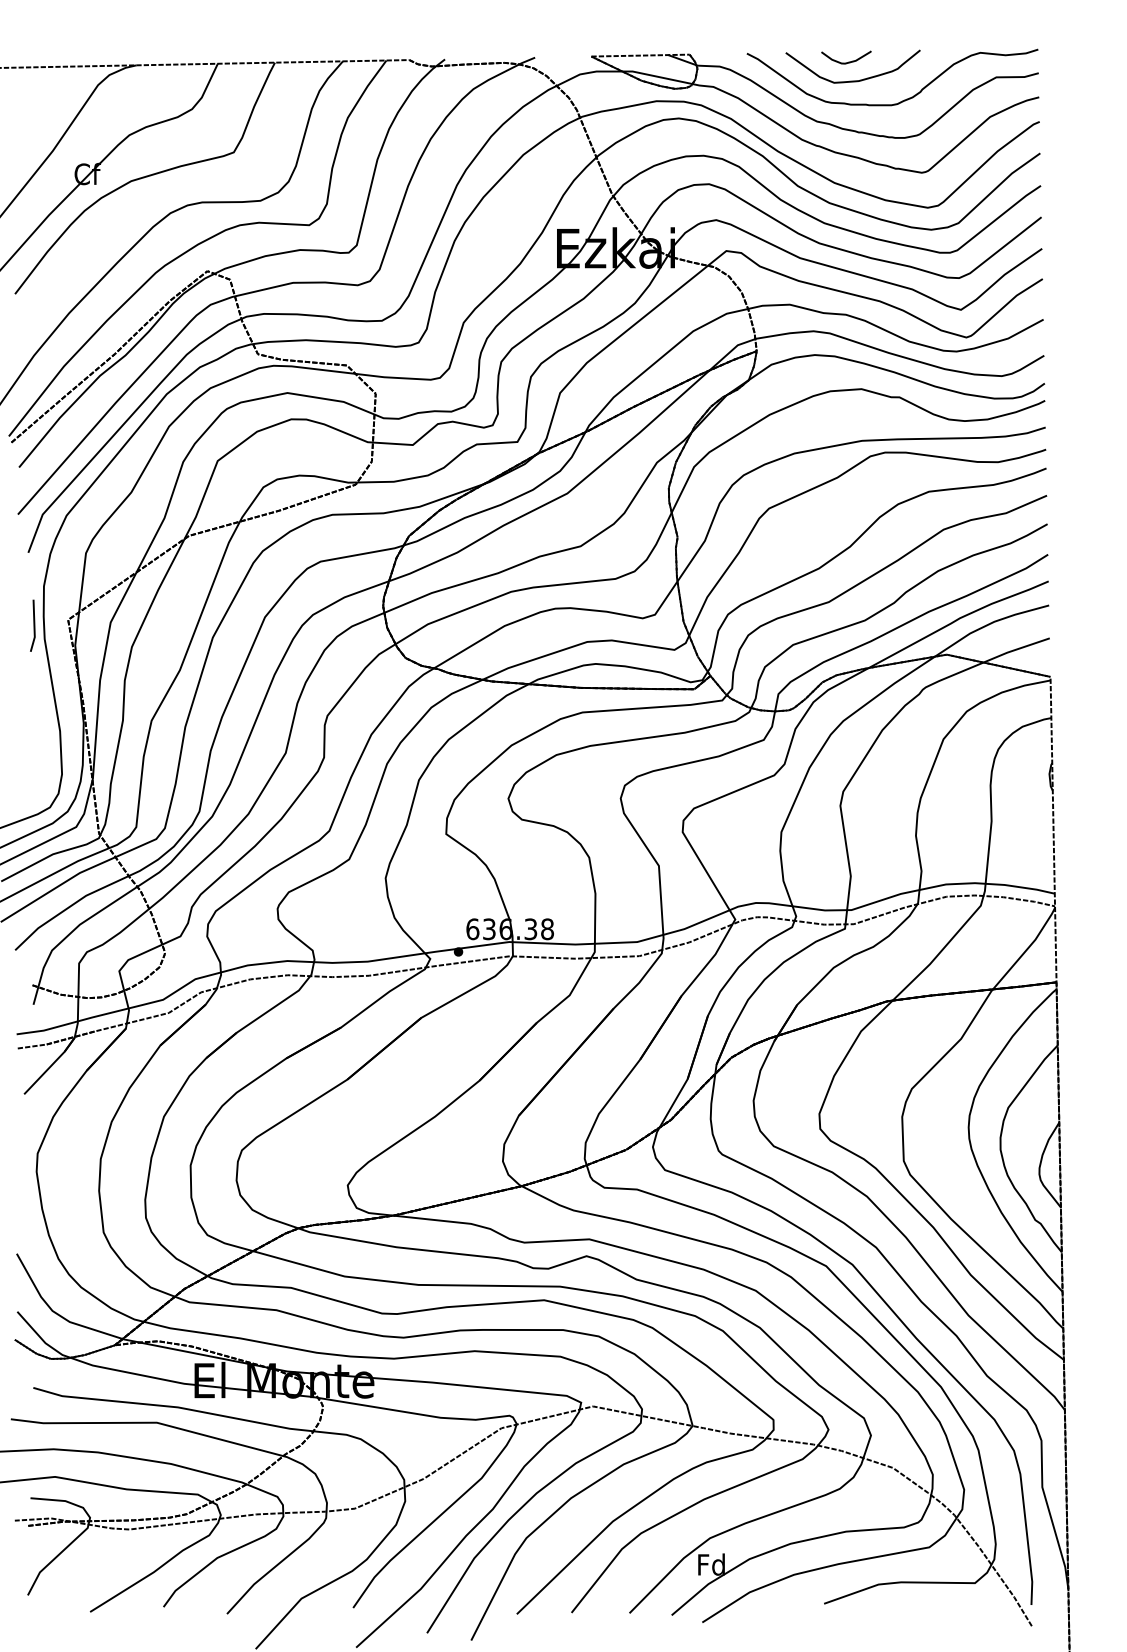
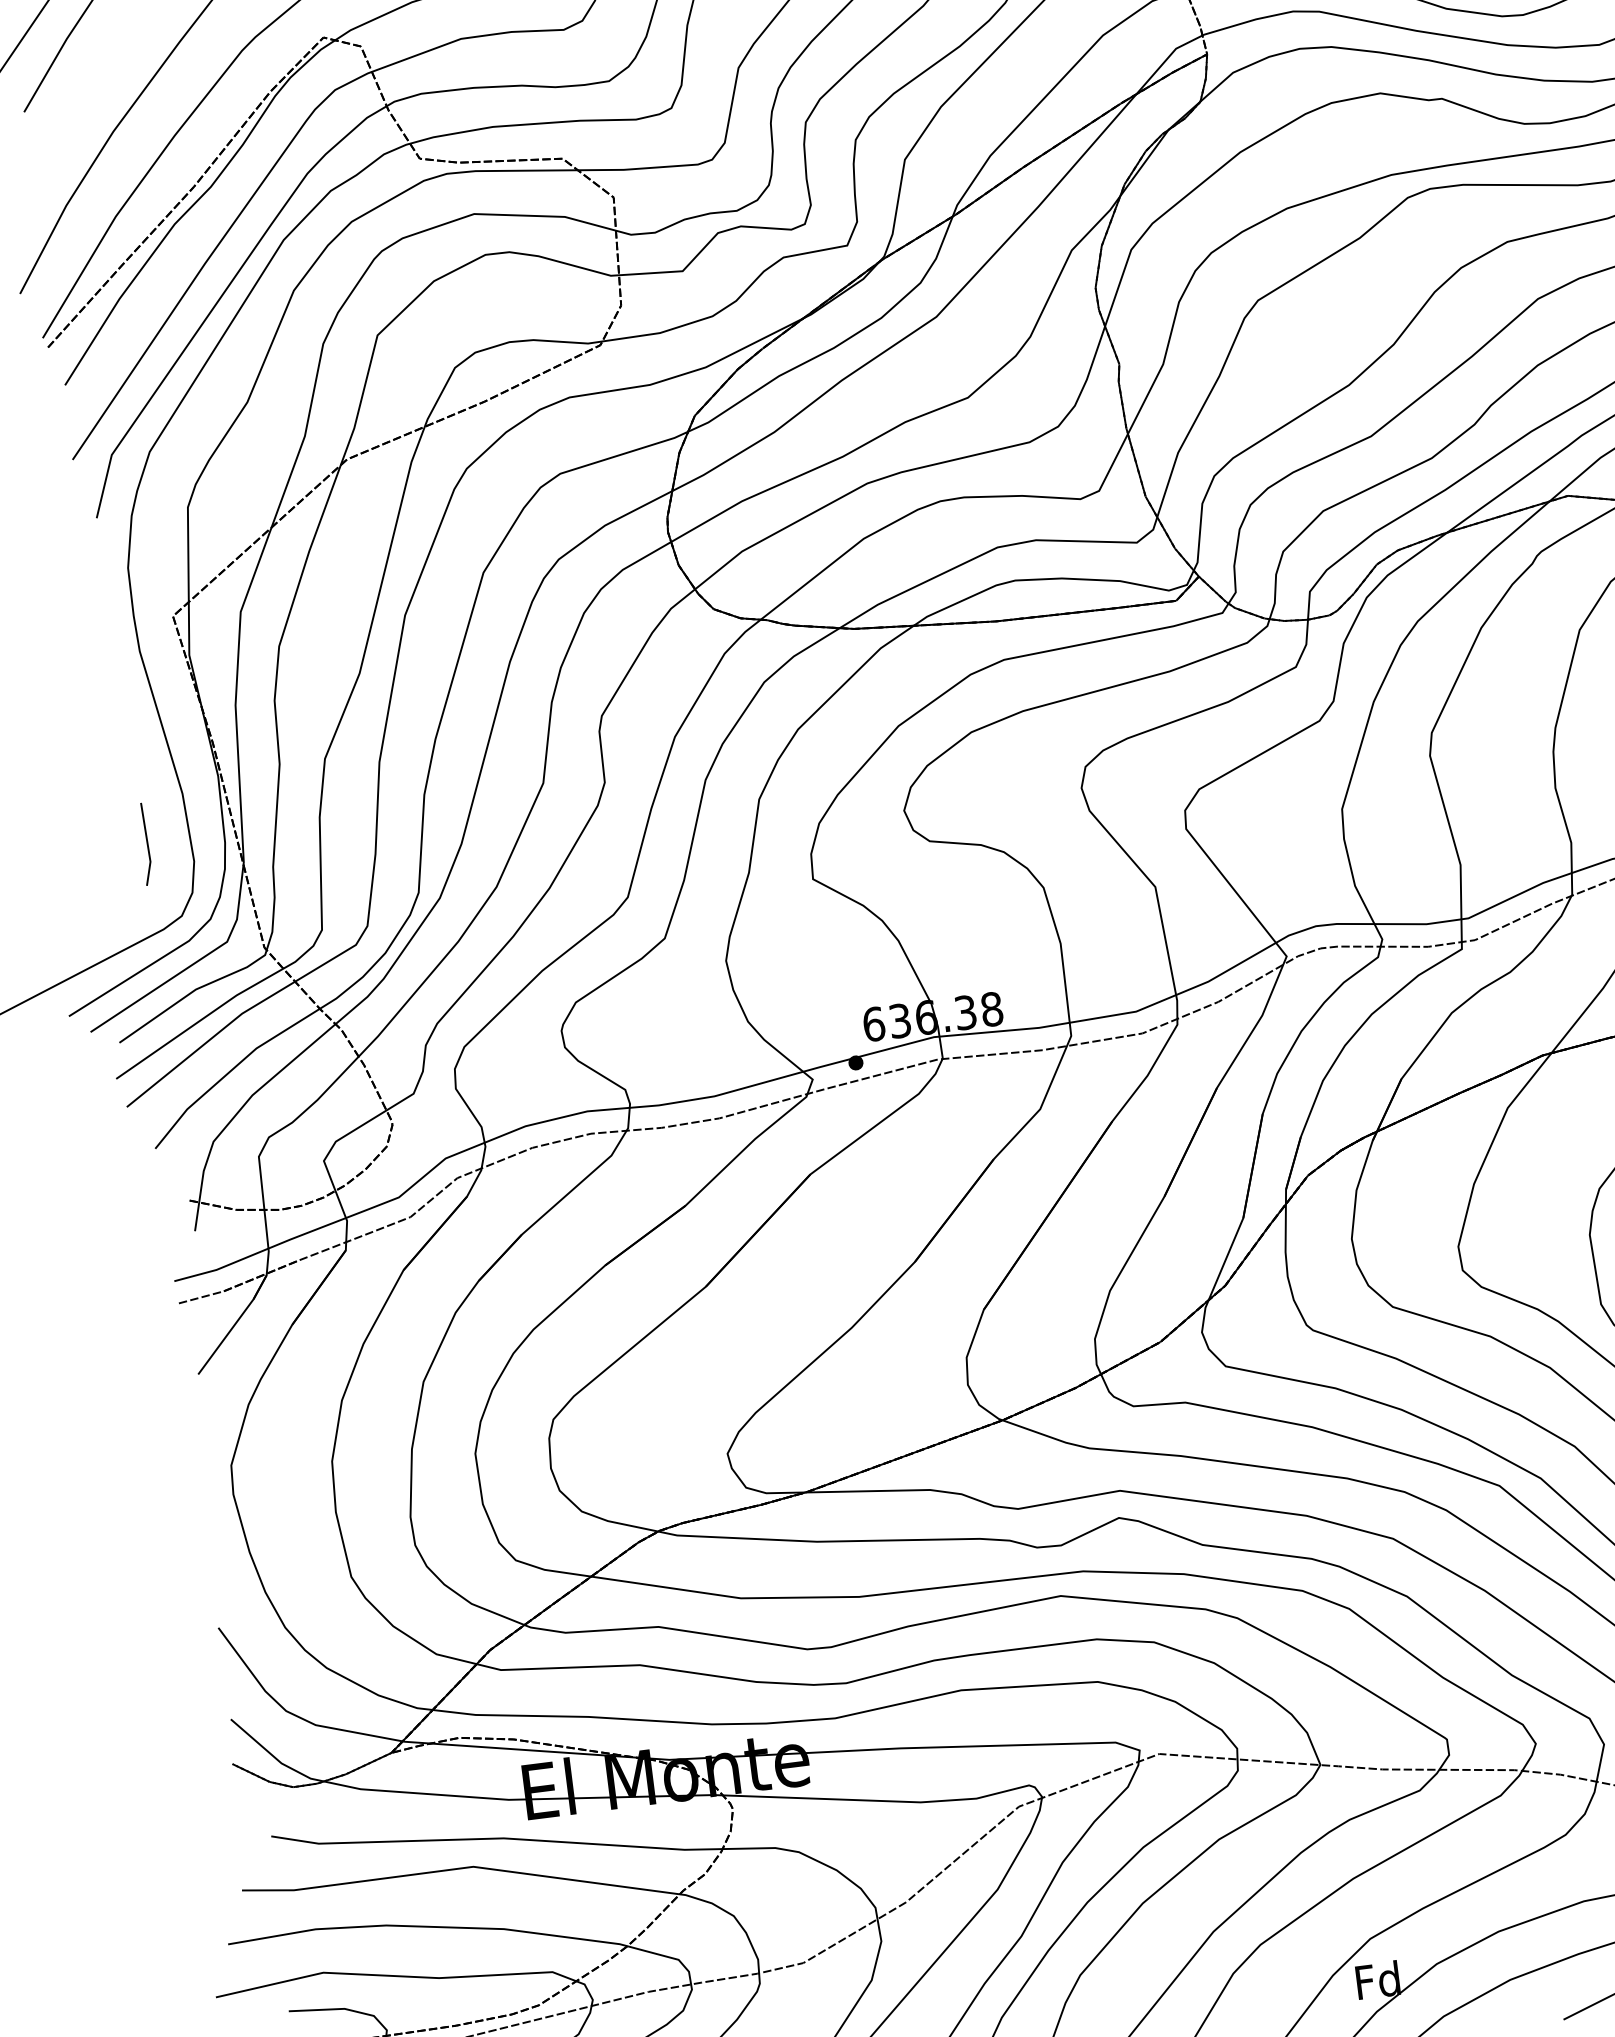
line: (33, 625) -> (146, 843), moved

